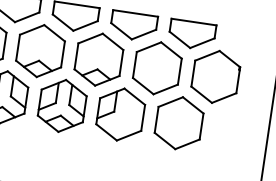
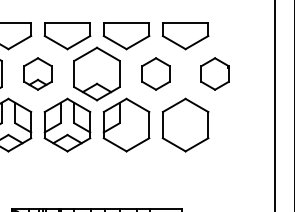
part: (40, 50) -> (37, 73), size x0.6
part: (156, 67) -> (155, 73), size x0.6
part: (215, 76) -> (214, 73), size x0.6

